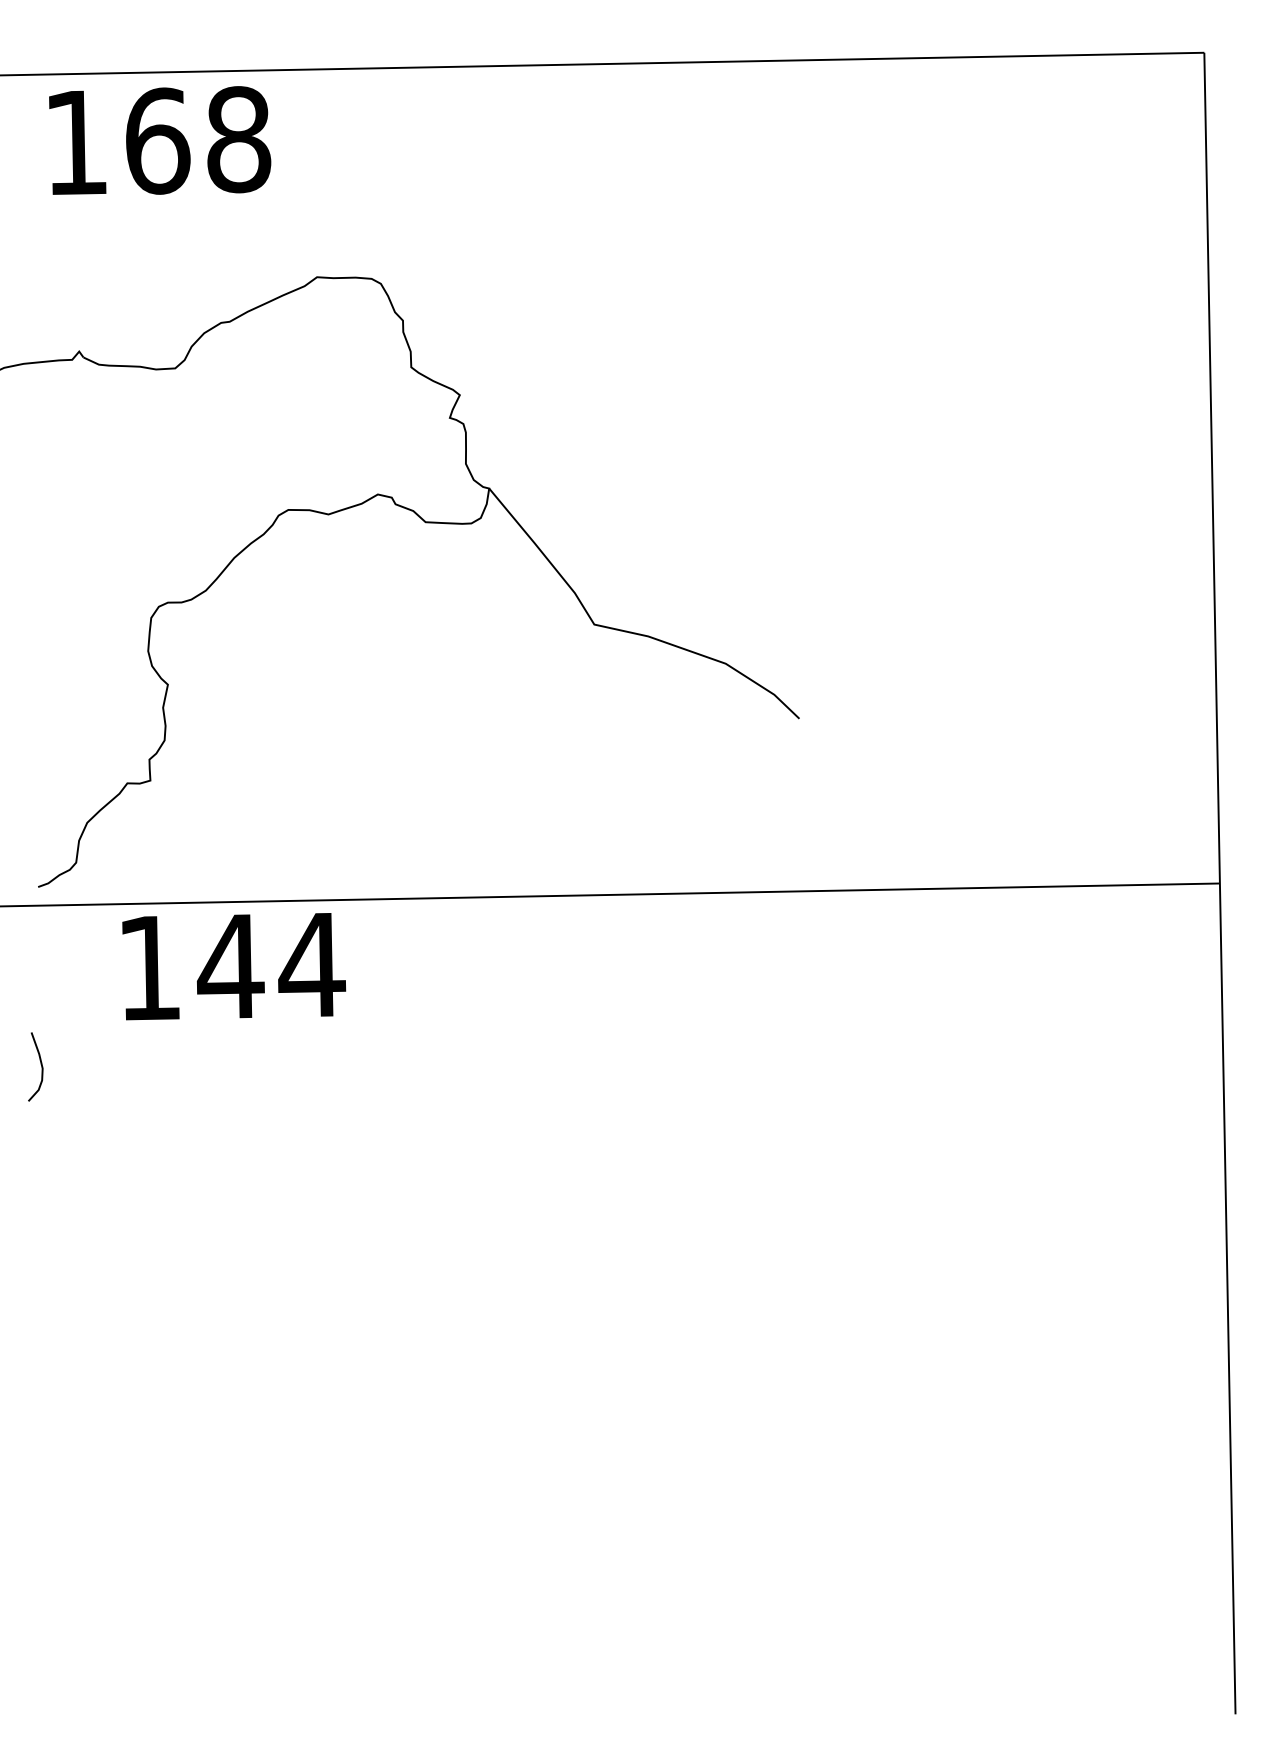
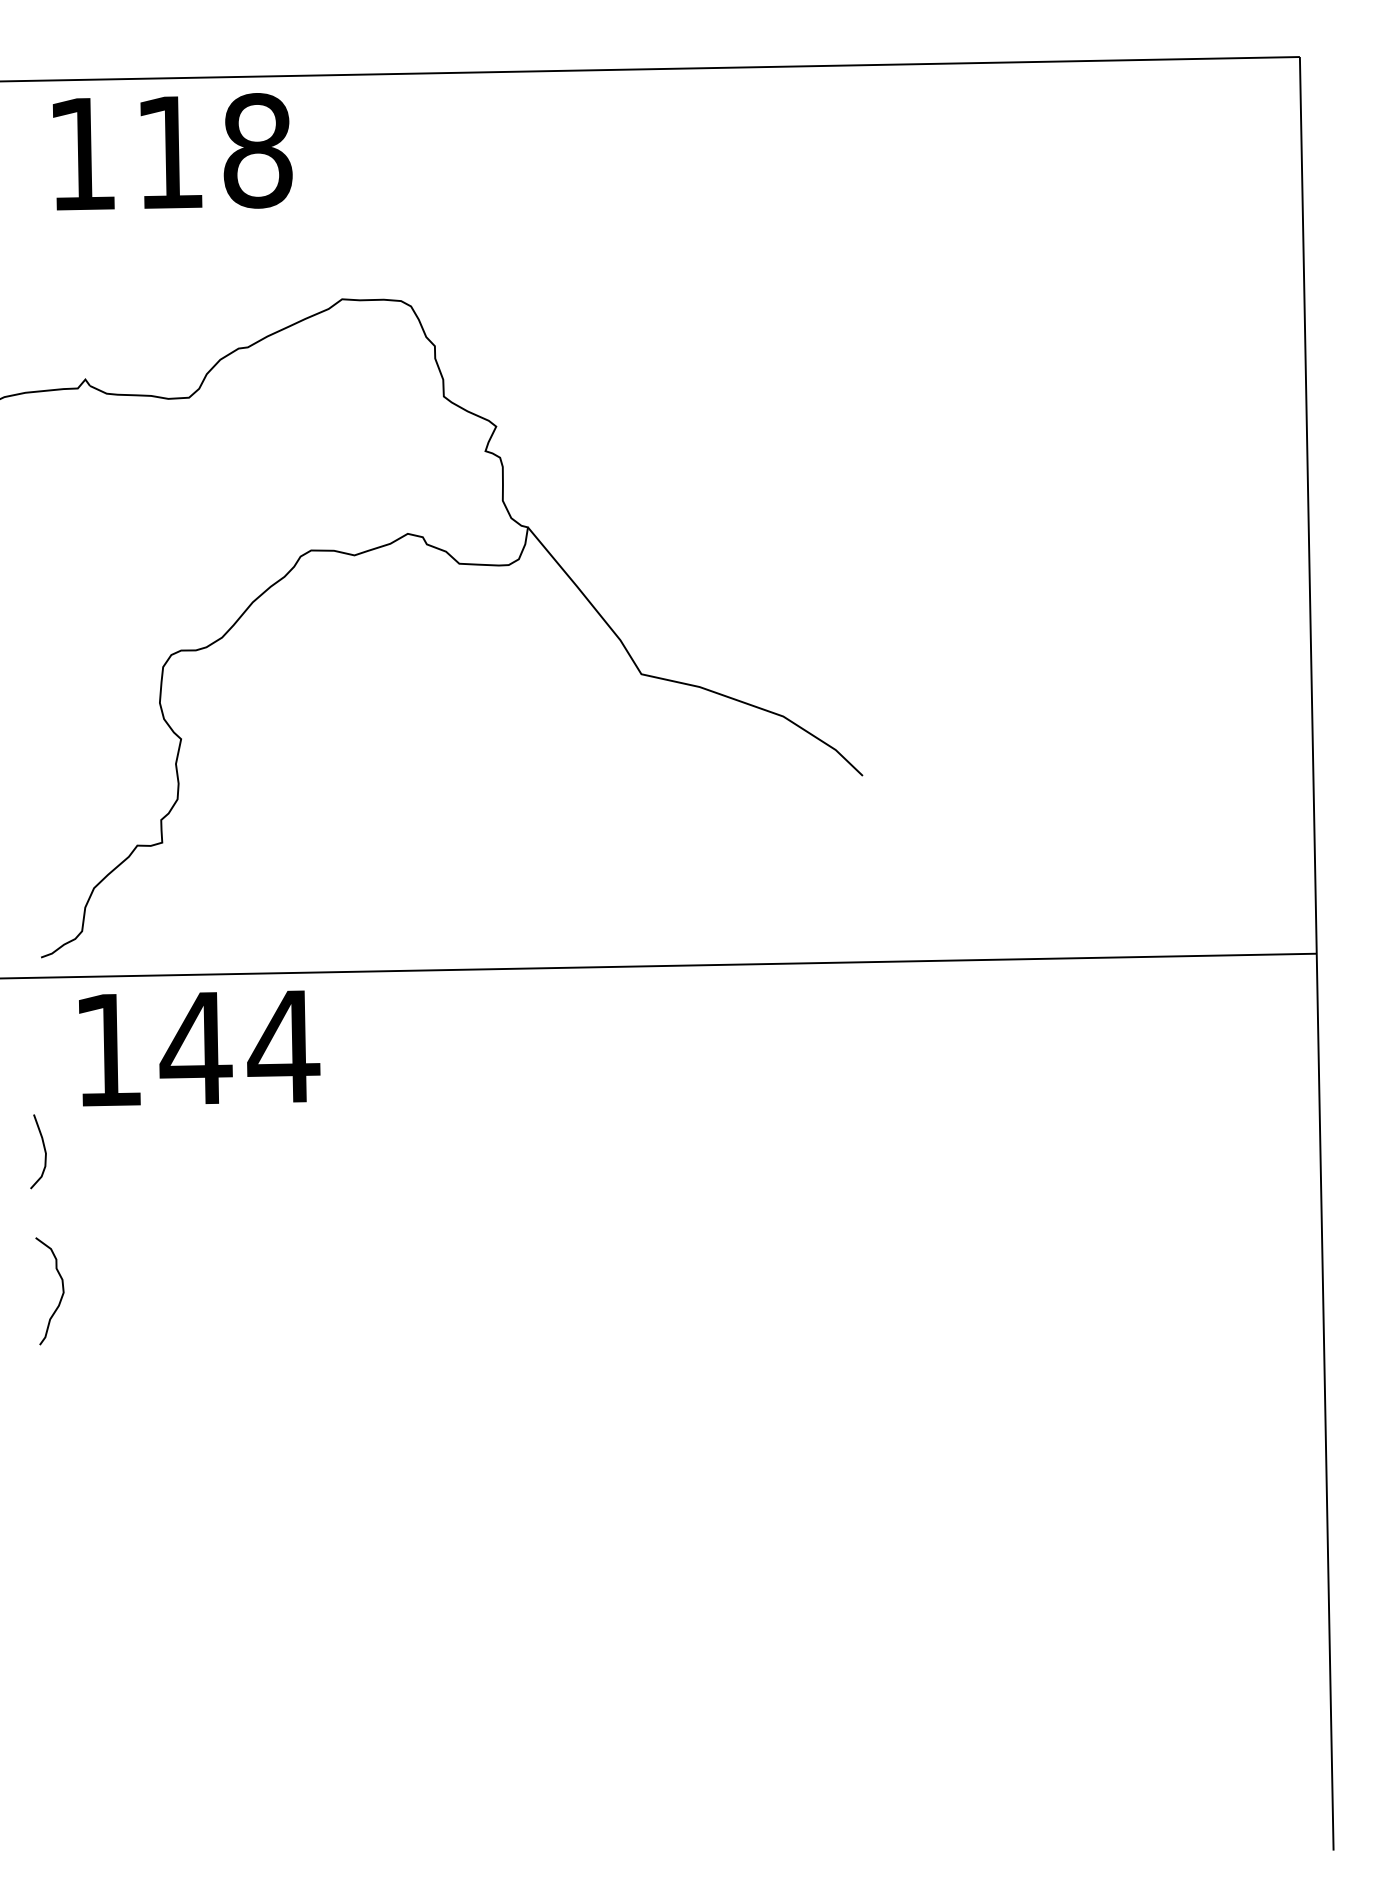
text: (158, 141) -> (170, 152), 168 -> 118
text: (234, 966) -> (199, 1048), moved
curve: (57, 1200) -> (61, 1295), added

